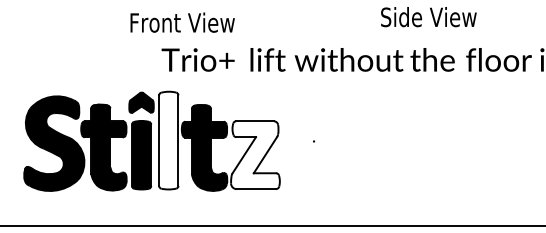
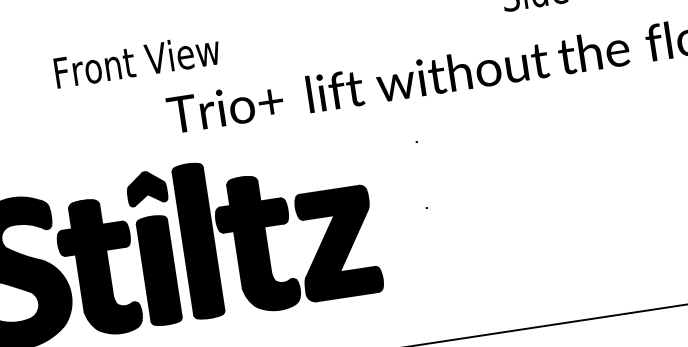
text: (182, 22) -> (136, 60), moved
fill: (168, 140) -> (197, 241), added
fill: (255, 155) -> (338, 243), added

